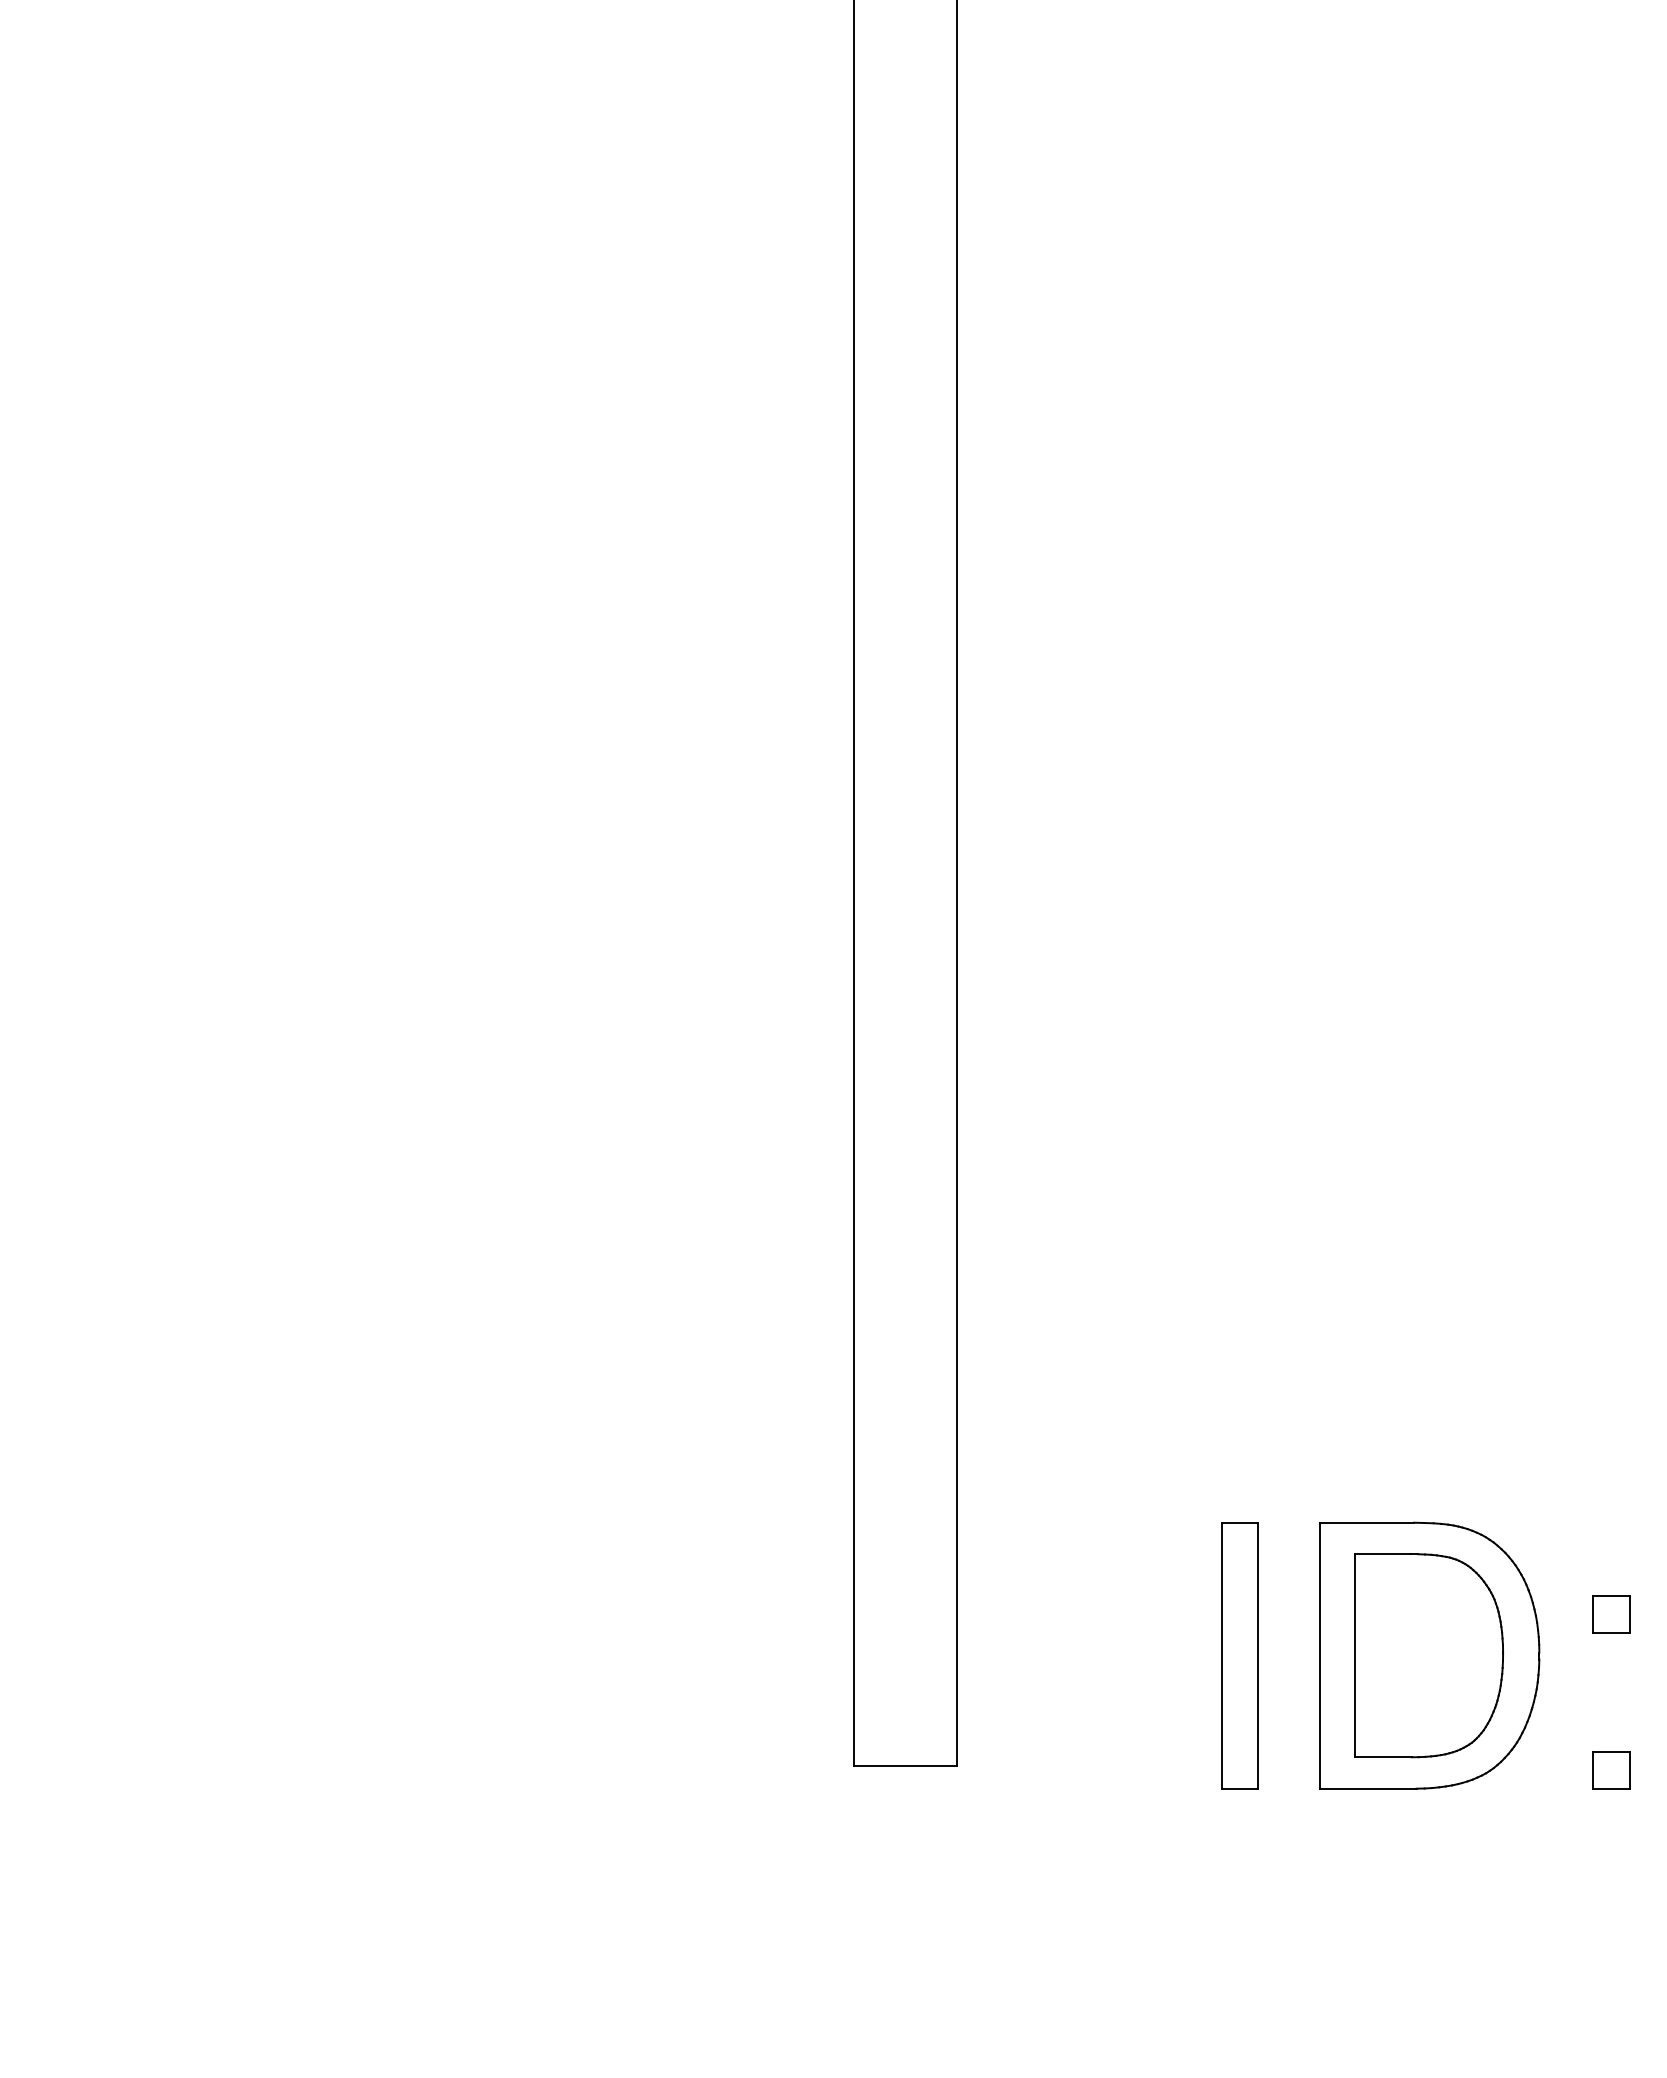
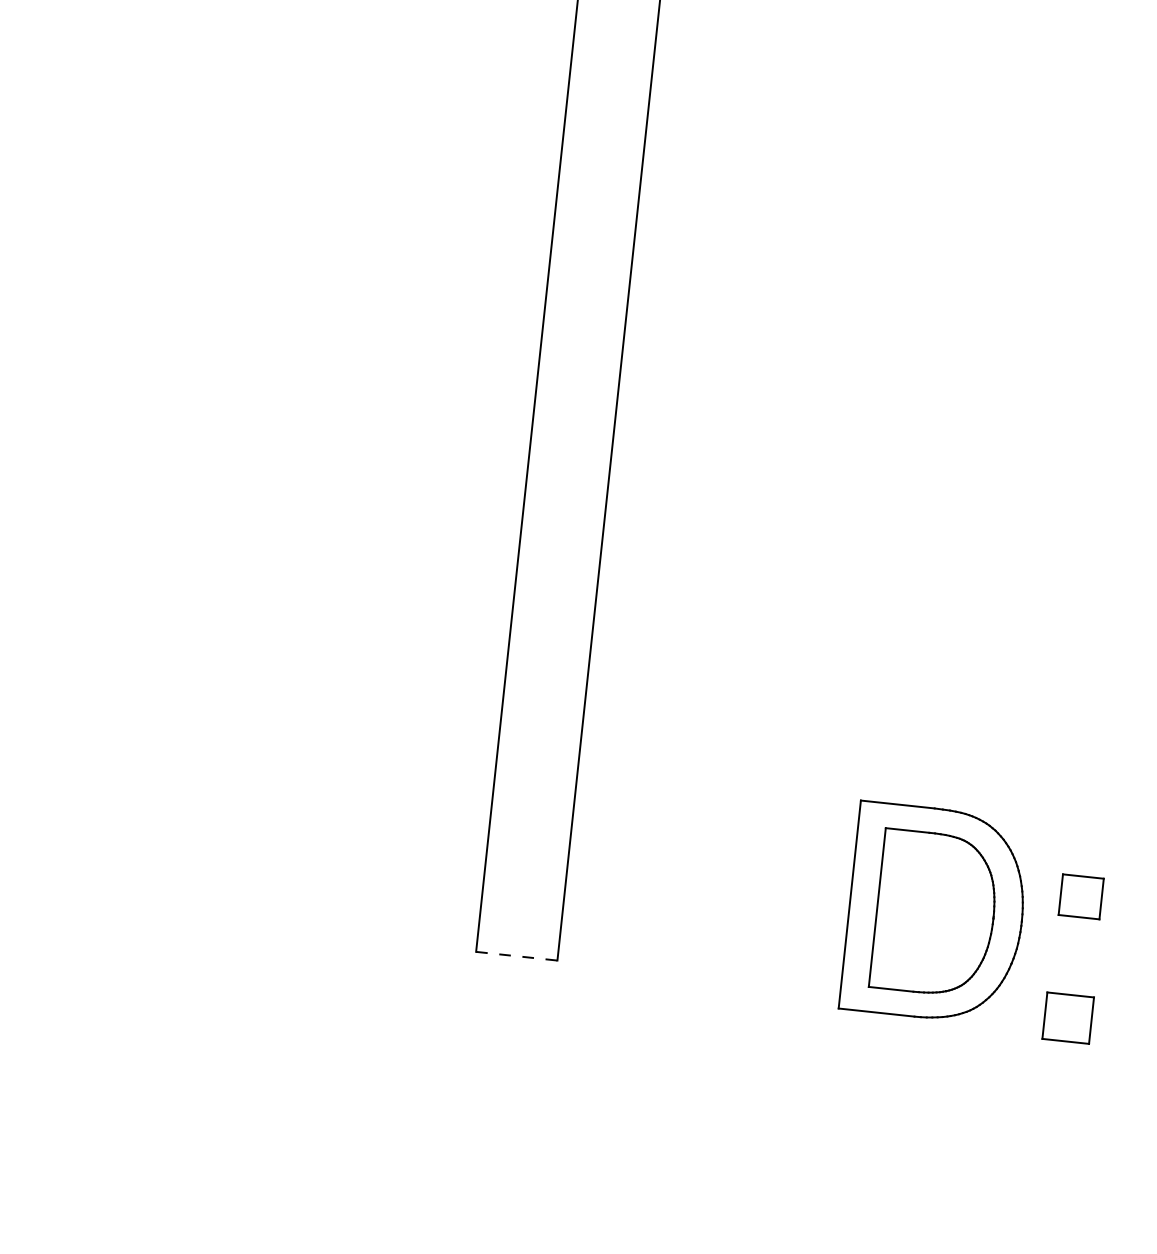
part: (1611, 1614) -> (1081, 896), size x1.4
part: (1239, 1655) -> (787, 897), removed
line: (905, 1766) -> (516, 956), solid -> dashed
part: (1611, 1770) -> (1068, 1018), size x1.6

